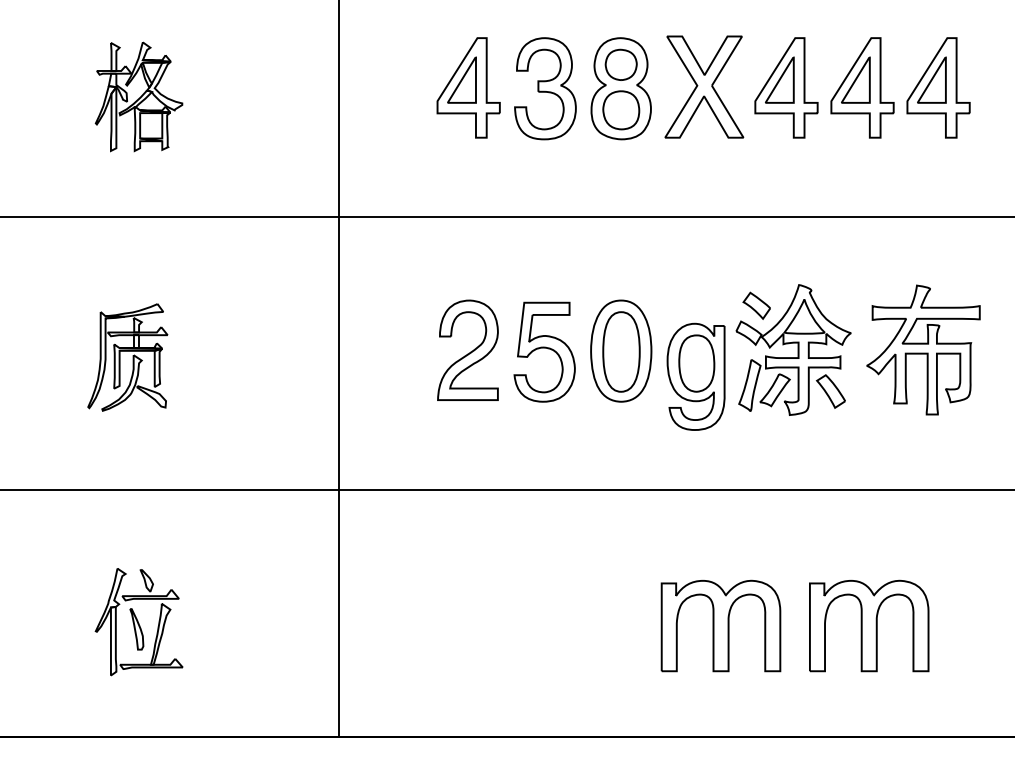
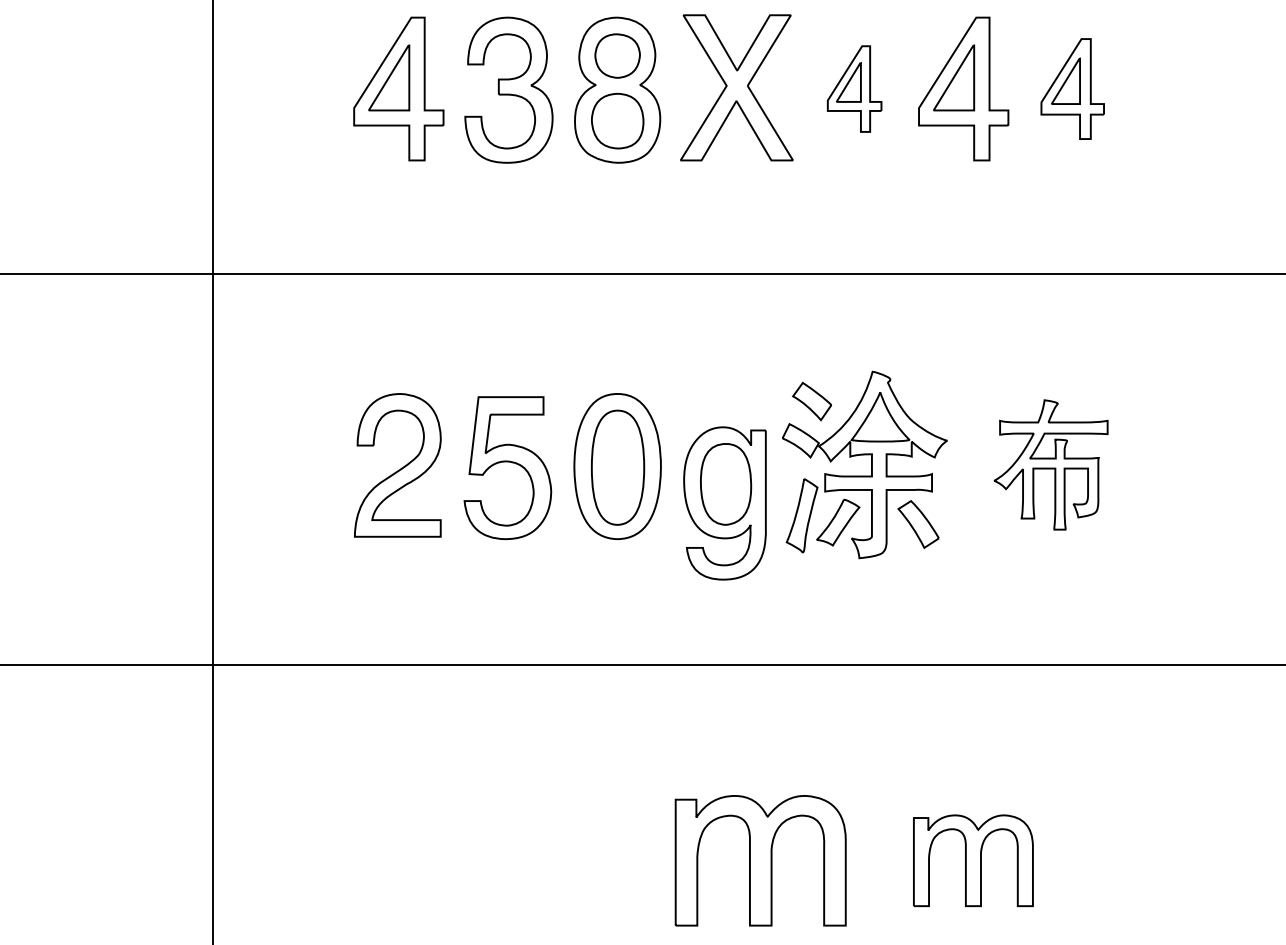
part: (786, 87) -> (854, 88), size x0.6
part: (938, 87) -> (1072, 88), size x0.7
part: (923, 349) -> (1051, 464), size x0.7
part: (869, 625) -> (973, 860), size x0.7

